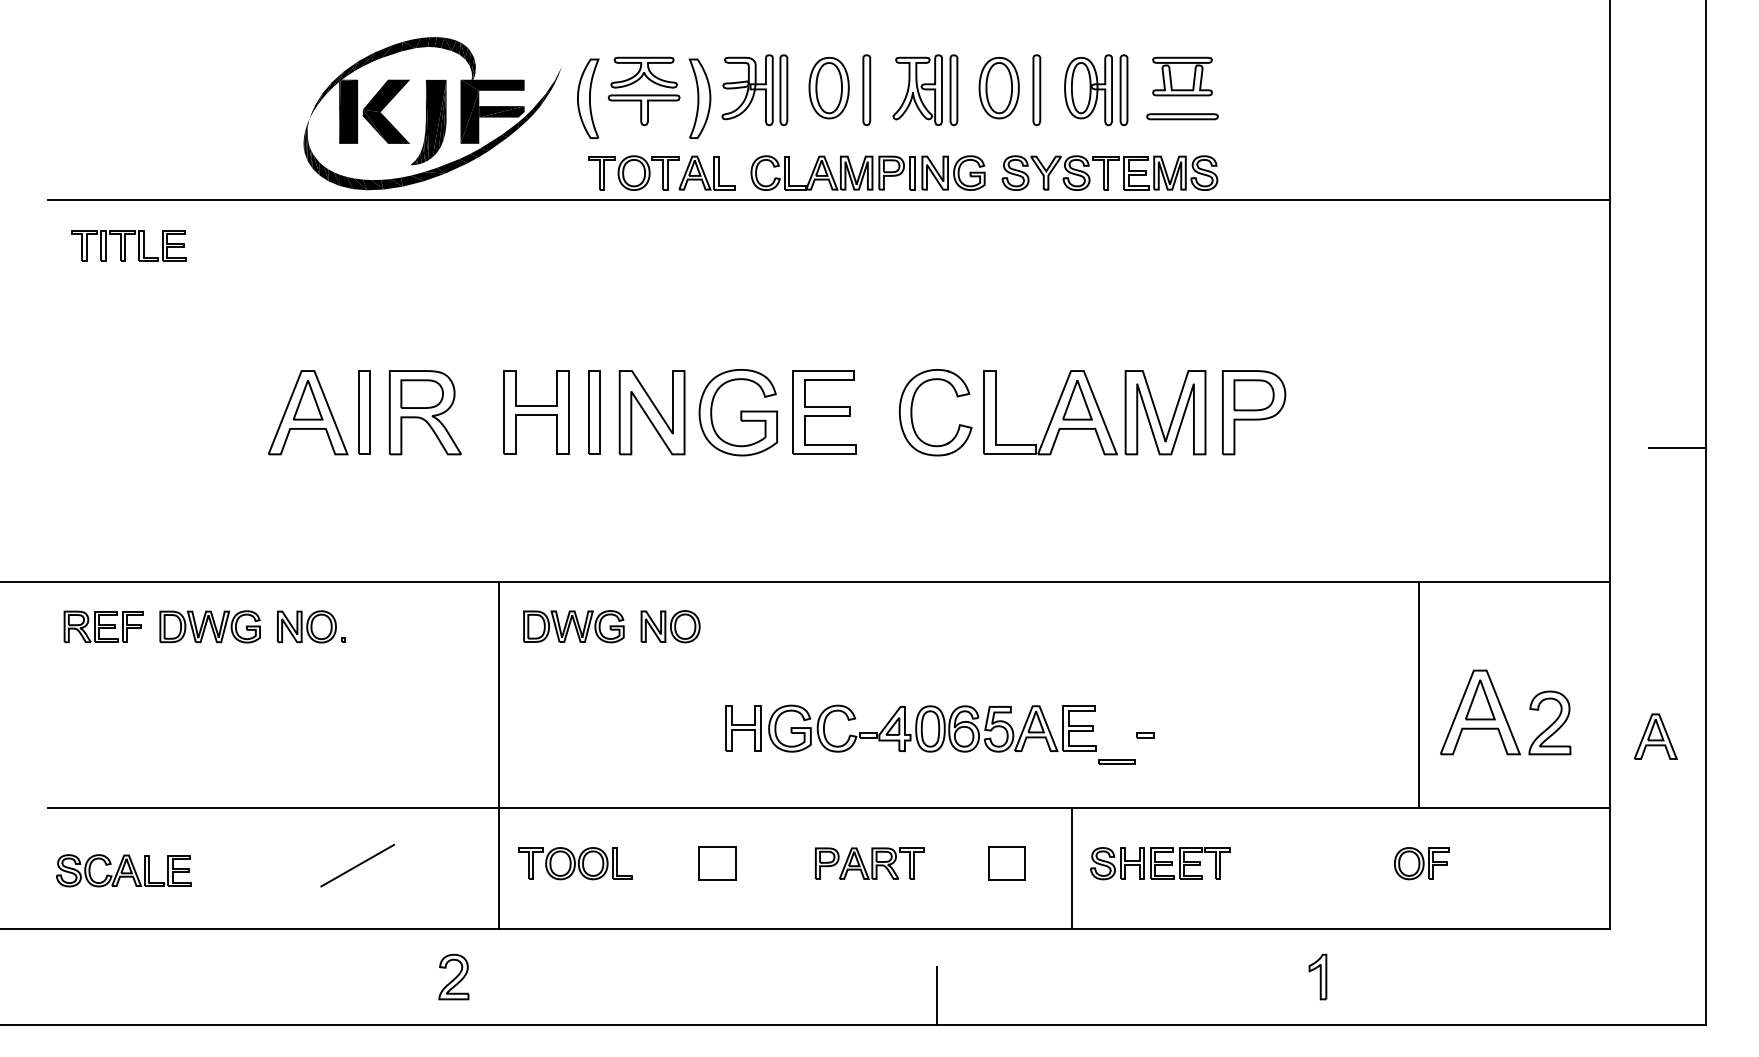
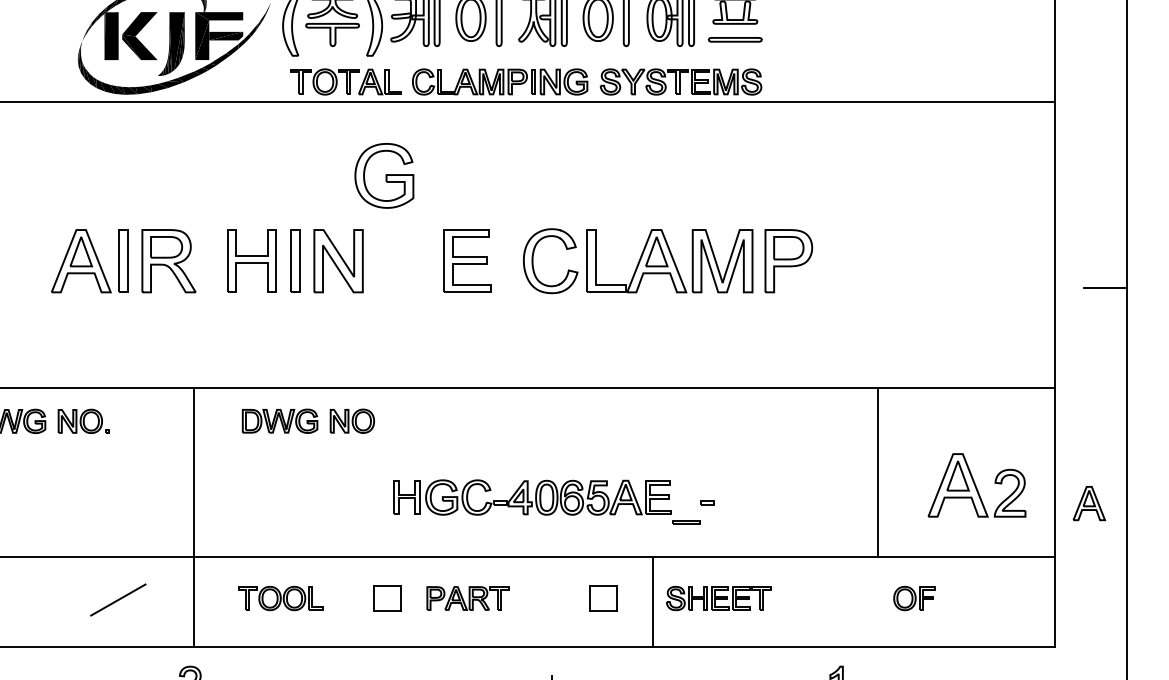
part: (737, 412) -> (383, 175), moved
line: (1419, 694) -> (878, 471), moved
line: (499, 754) -> (193, 516), moved
part: (869, 863) -> (467, 598), moved

